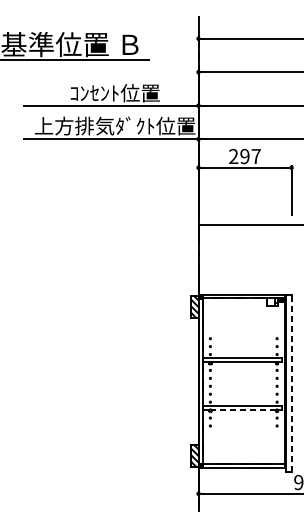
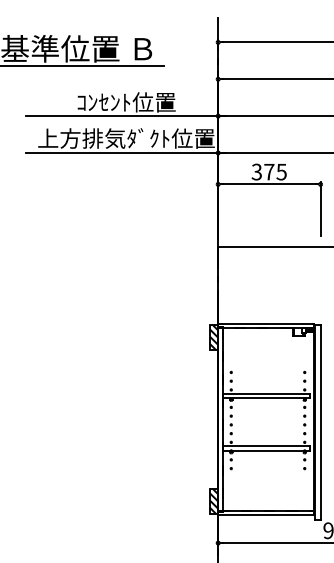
text: (244, 156) -> (268, 171), 297 -> 375
line: (291, 383) -> (320, 421), dashed -> solid
line: (243, 409) -> (267, 450), dashed -> solid

